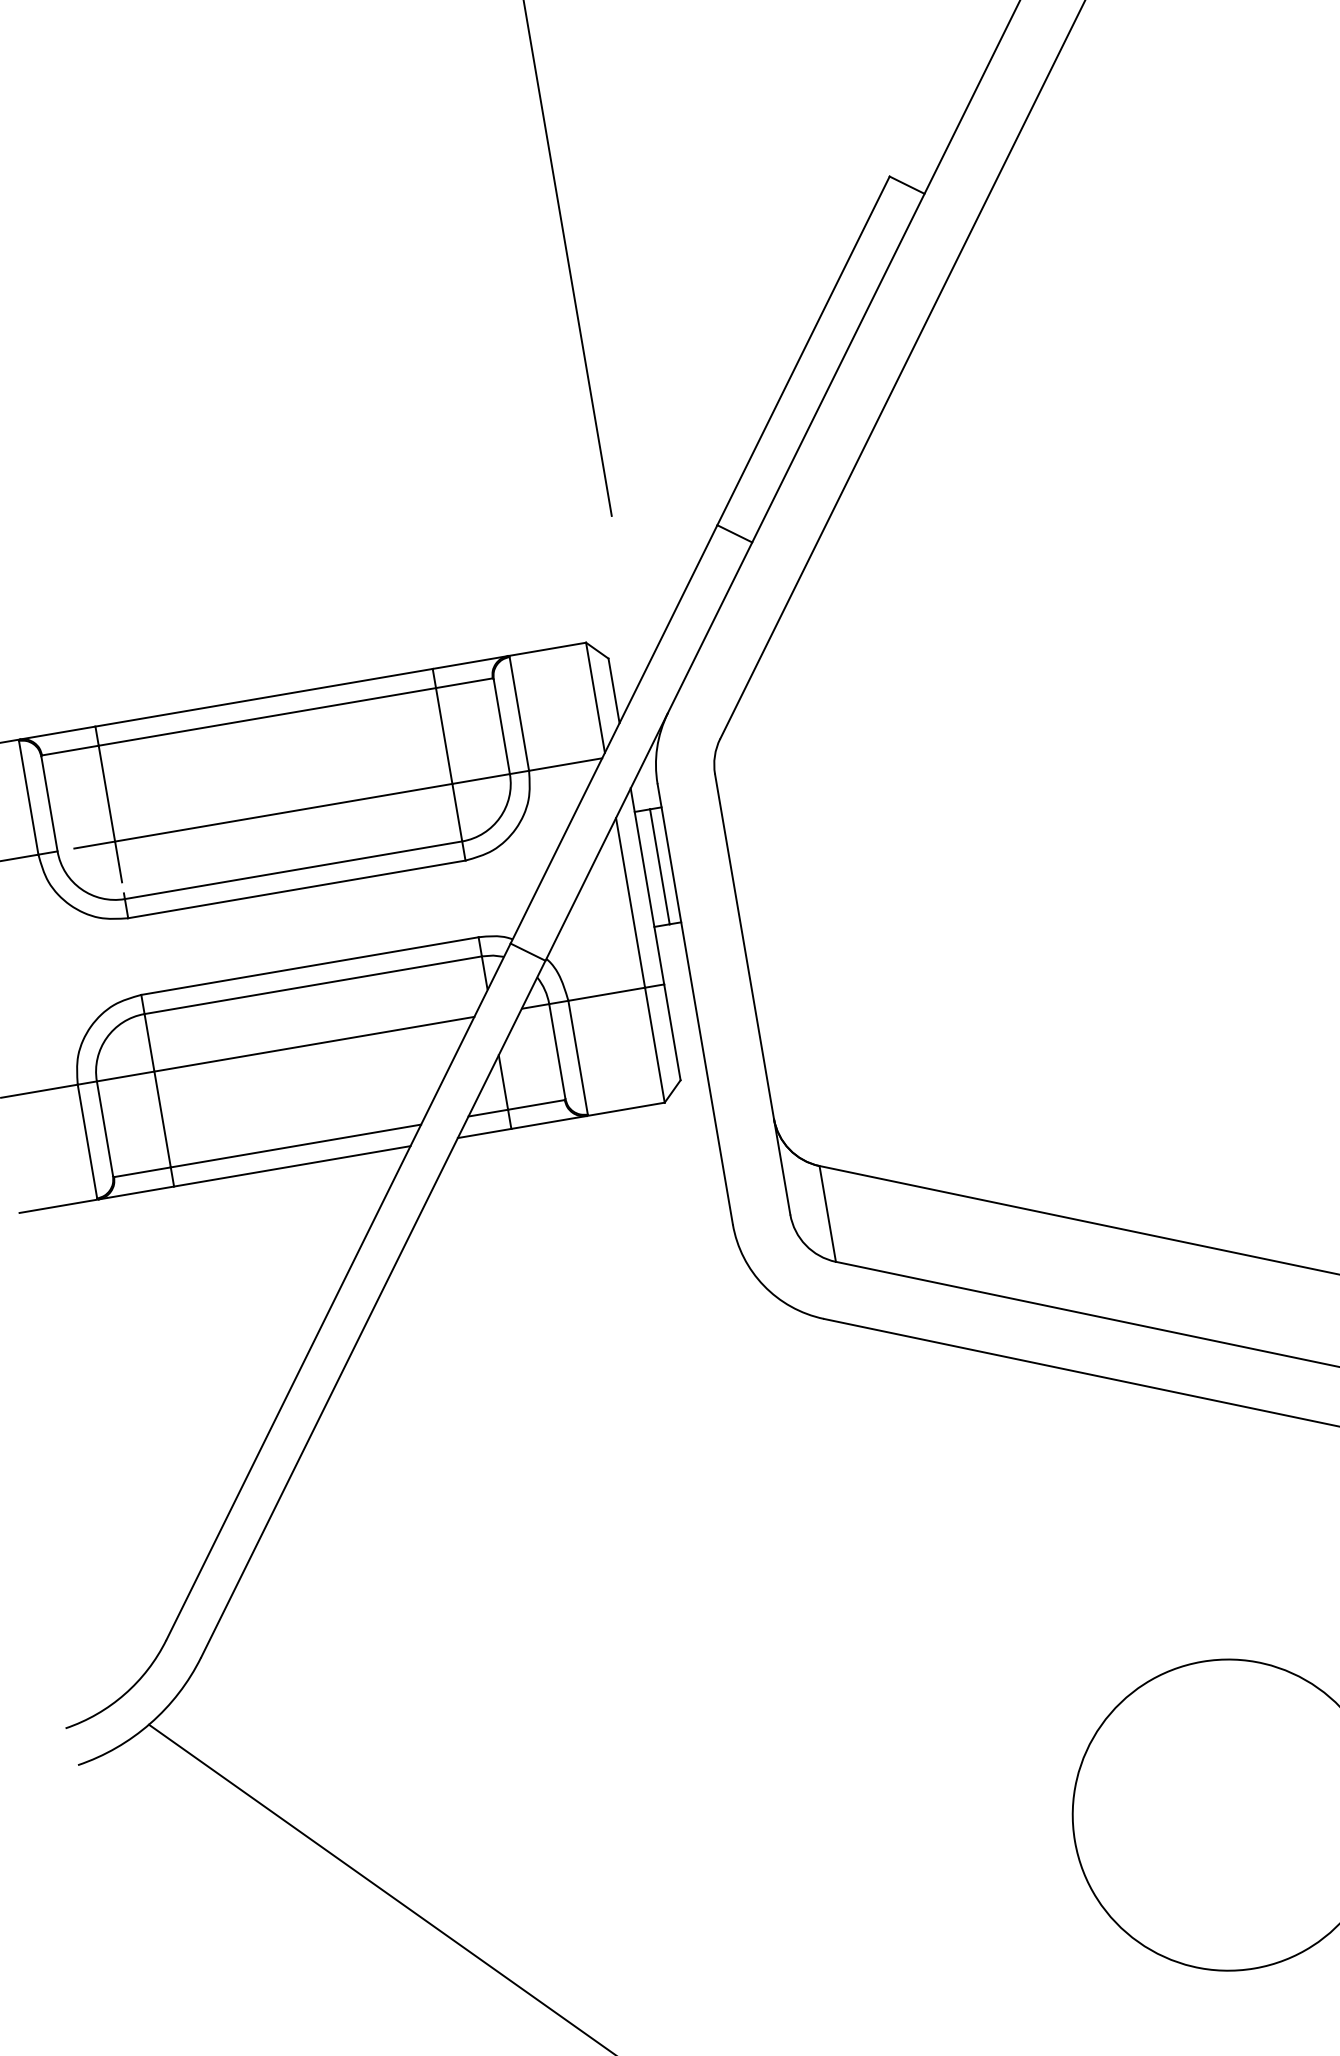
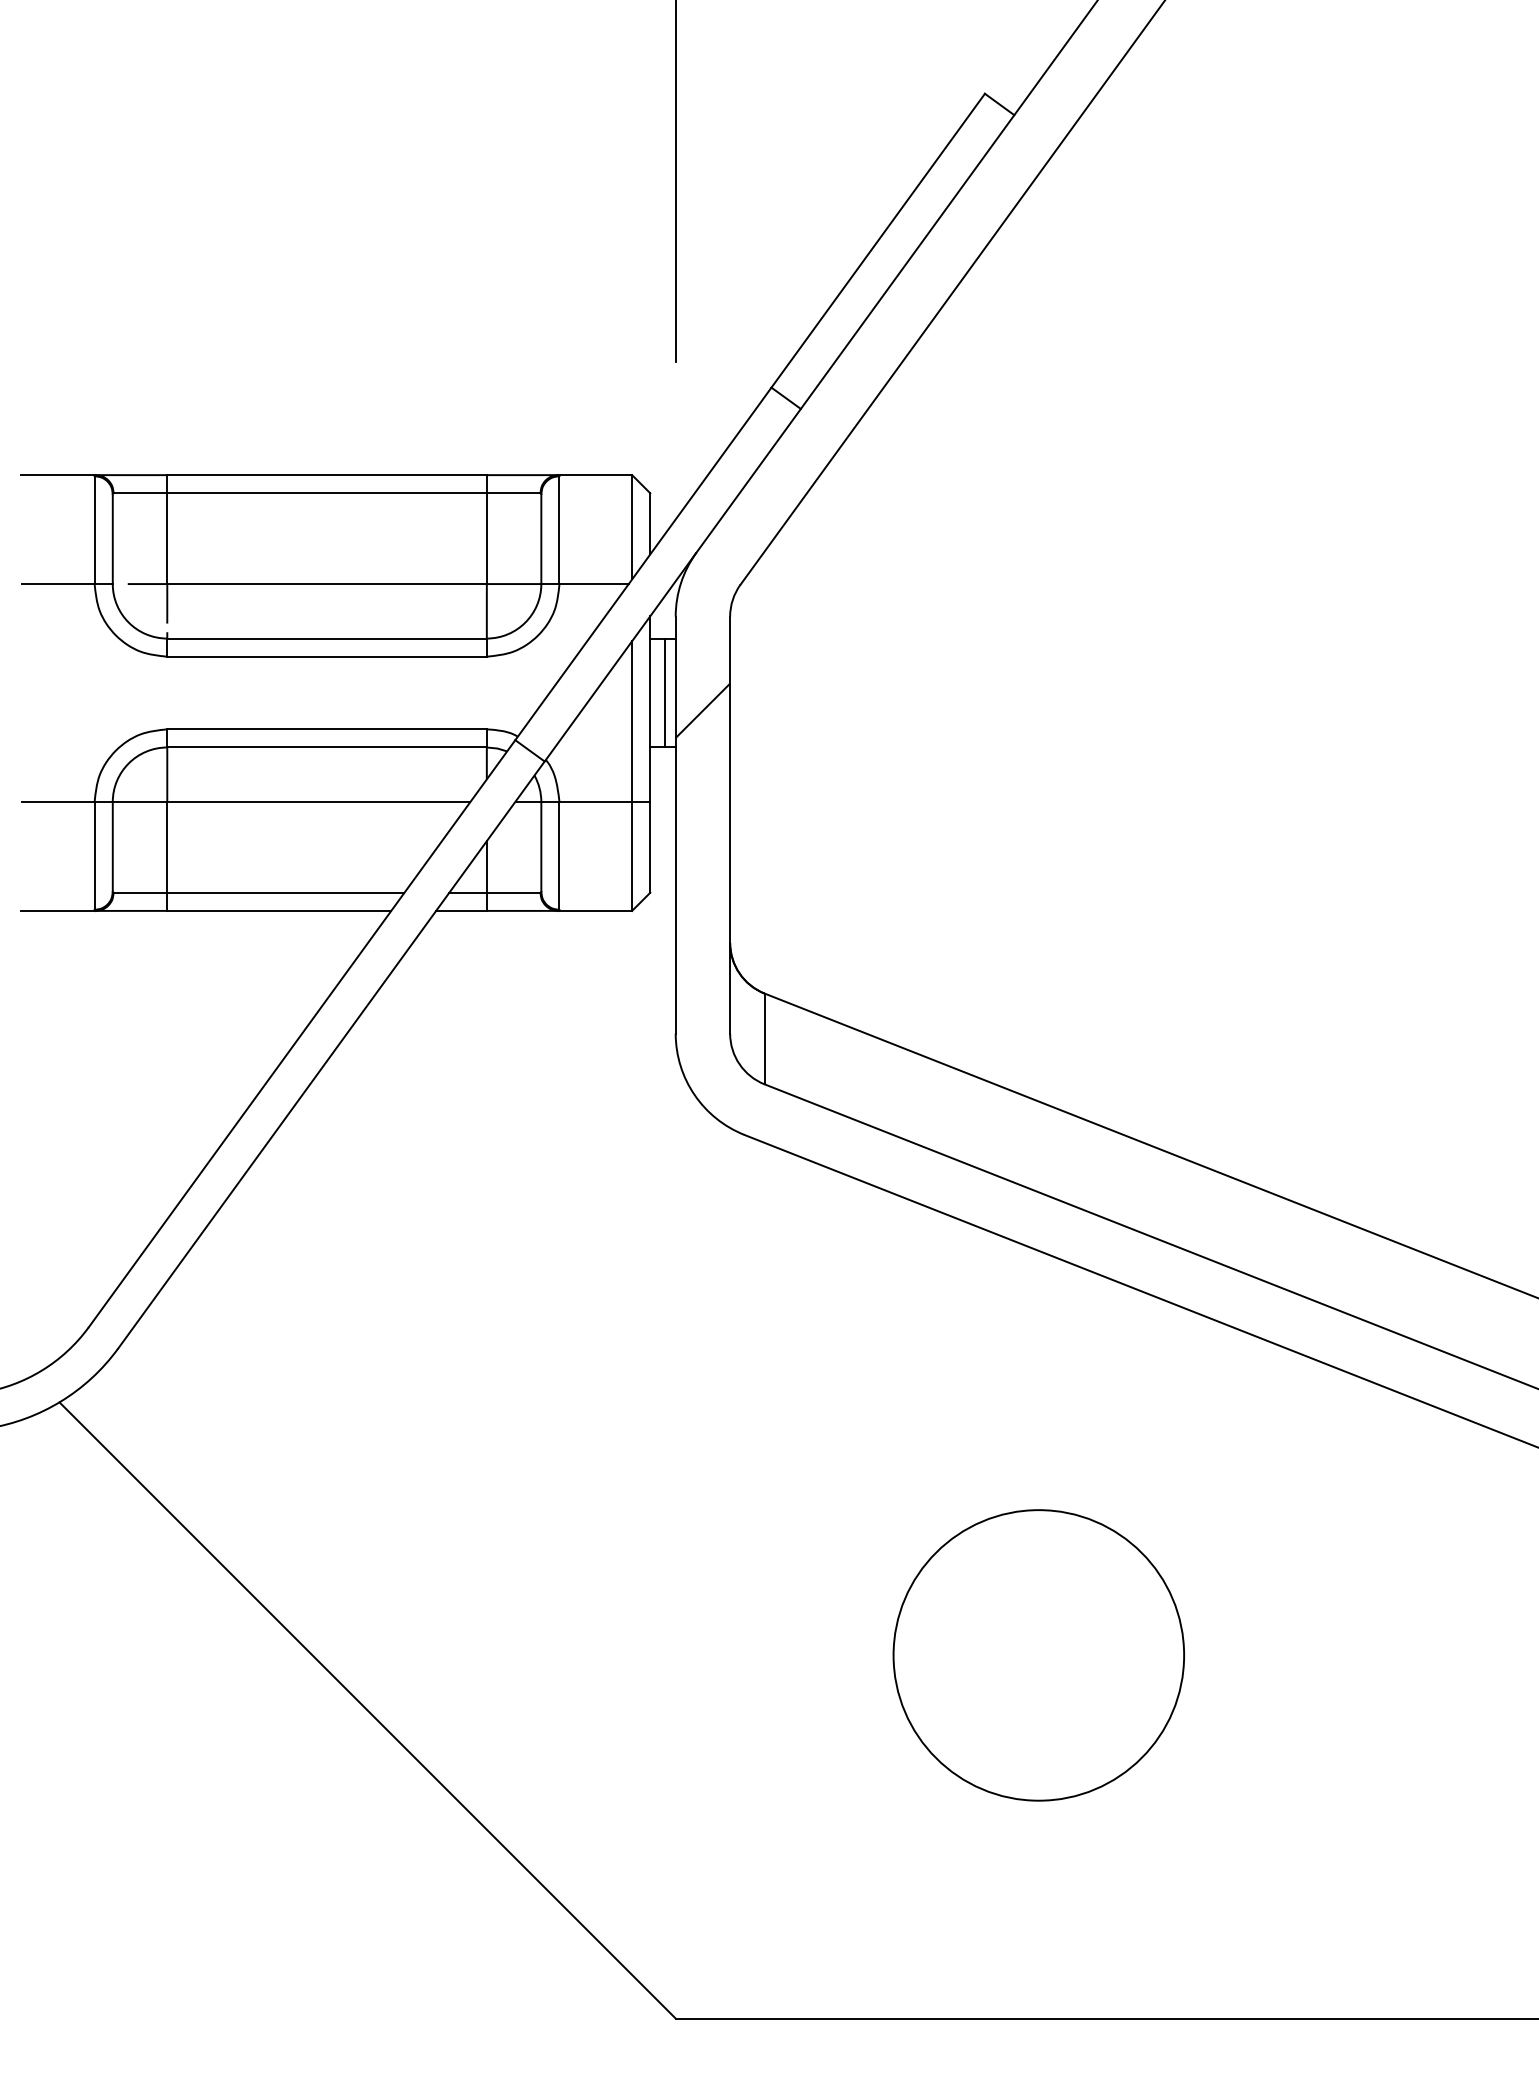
hatch: (702, 878) -> (702, 710), added

